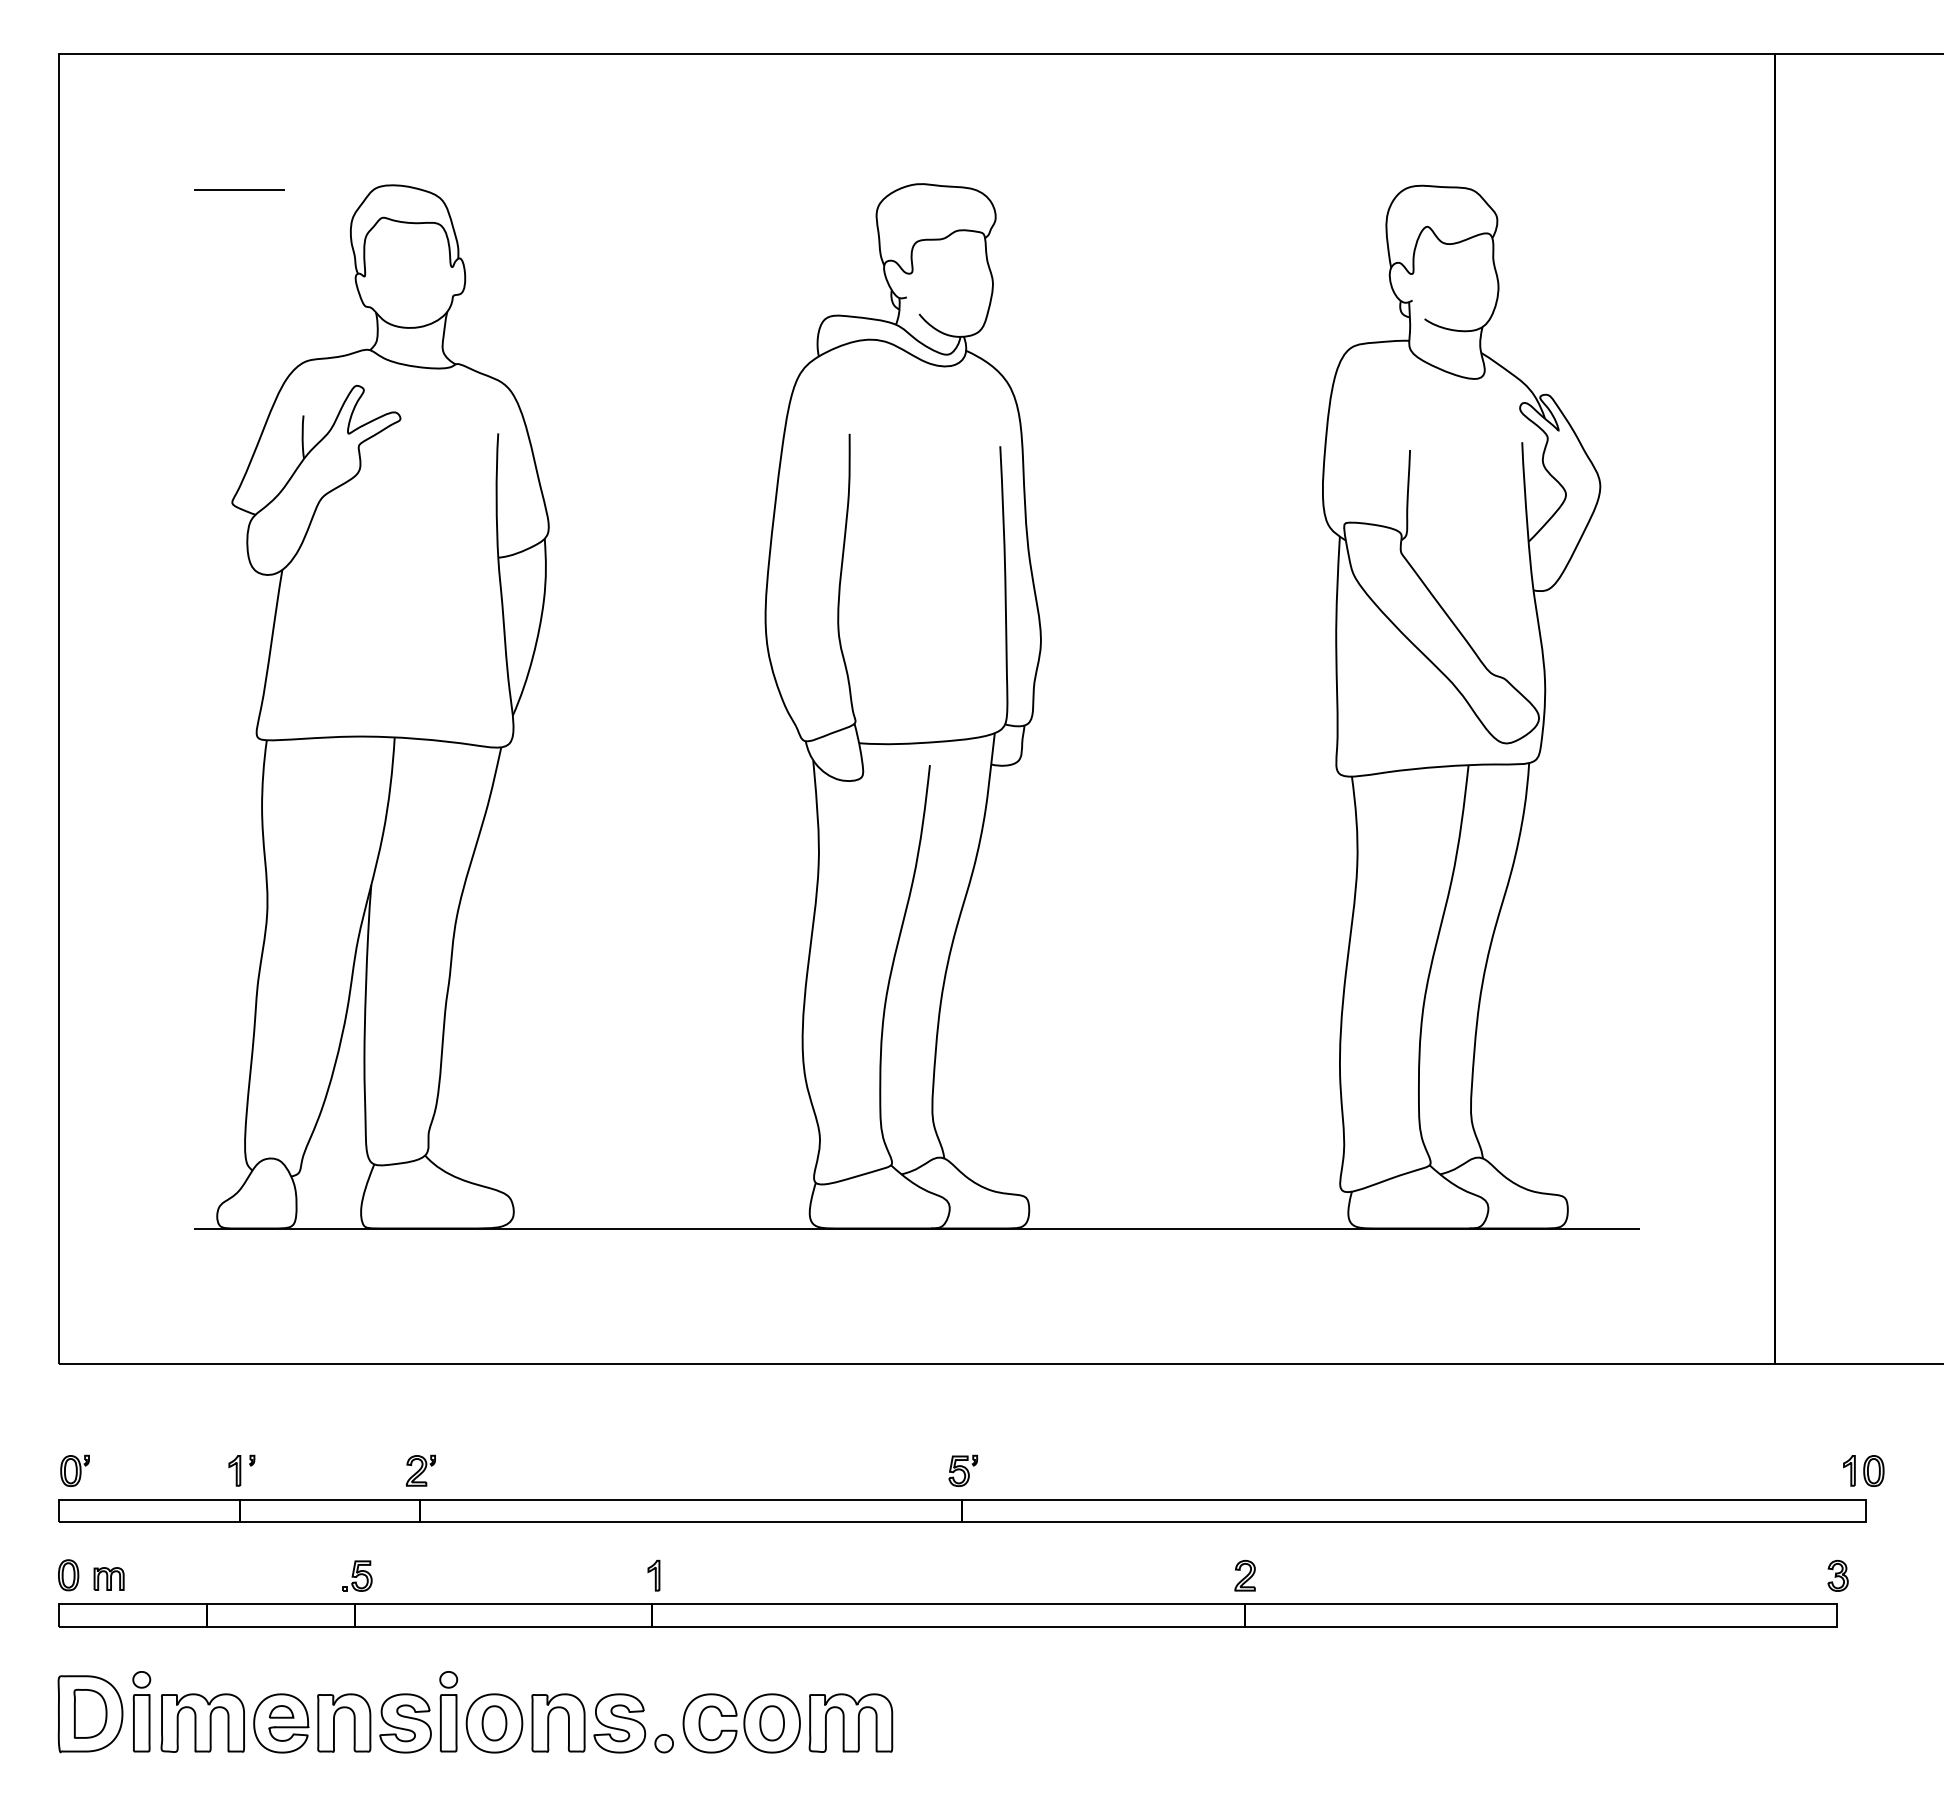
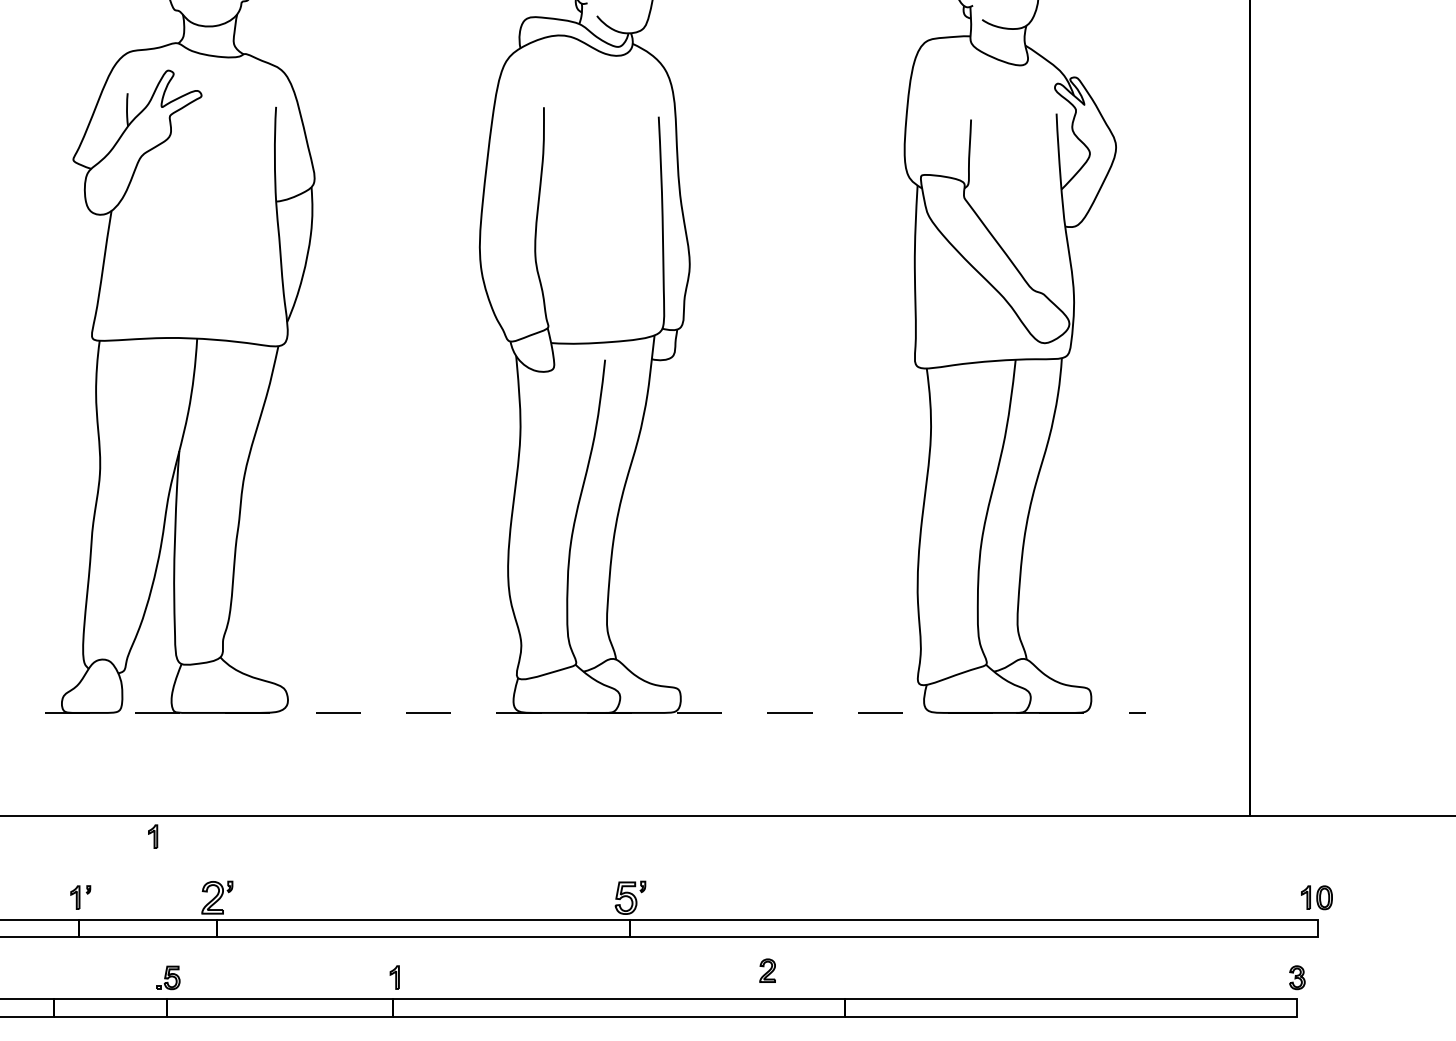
line: (917, 1228) -> (595, 712), solid -> dashed
part: (336, 1390) -> (152, 836), added
part: (420, 1470) -> (216, 897), size x1.4
part: (963, 1470) -> (630, 897), size x1.4
part: (1244, 1575) -> (767, 970), moved

